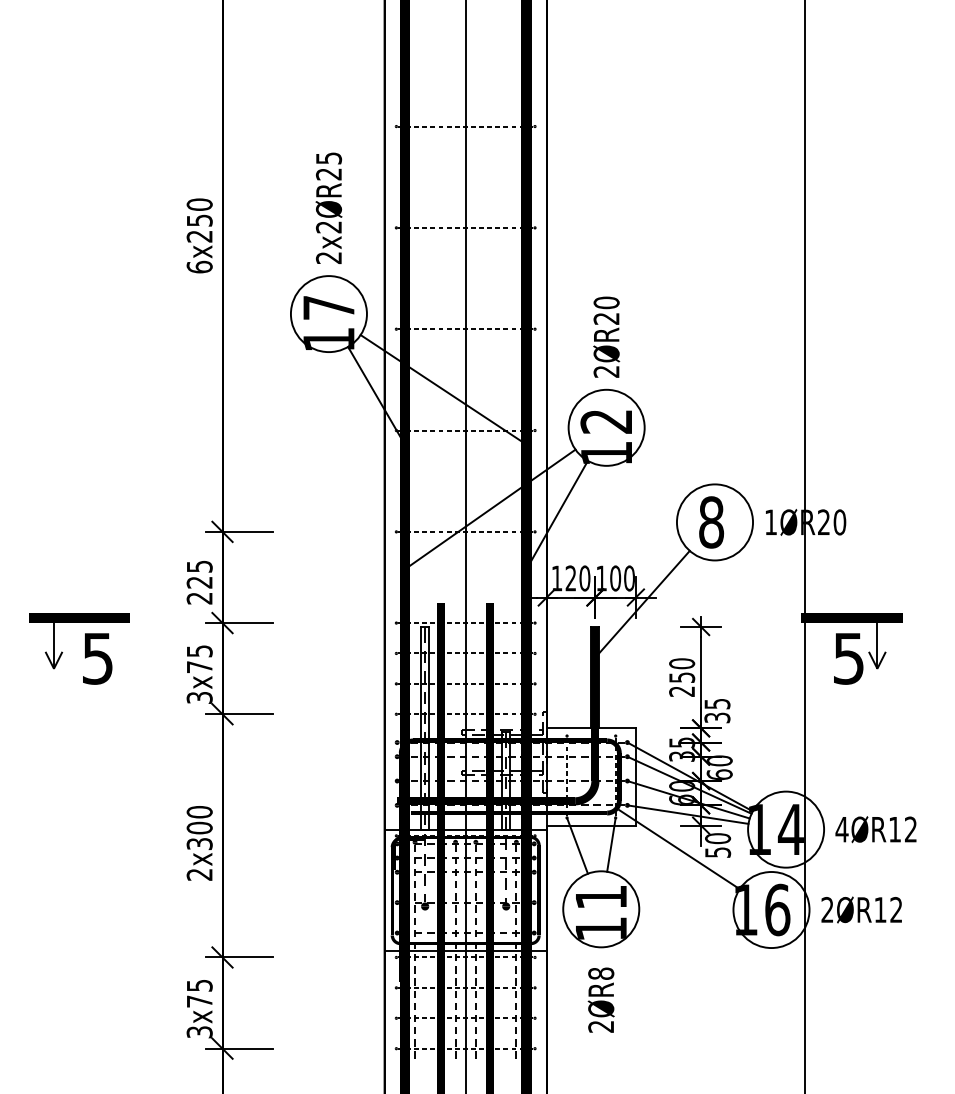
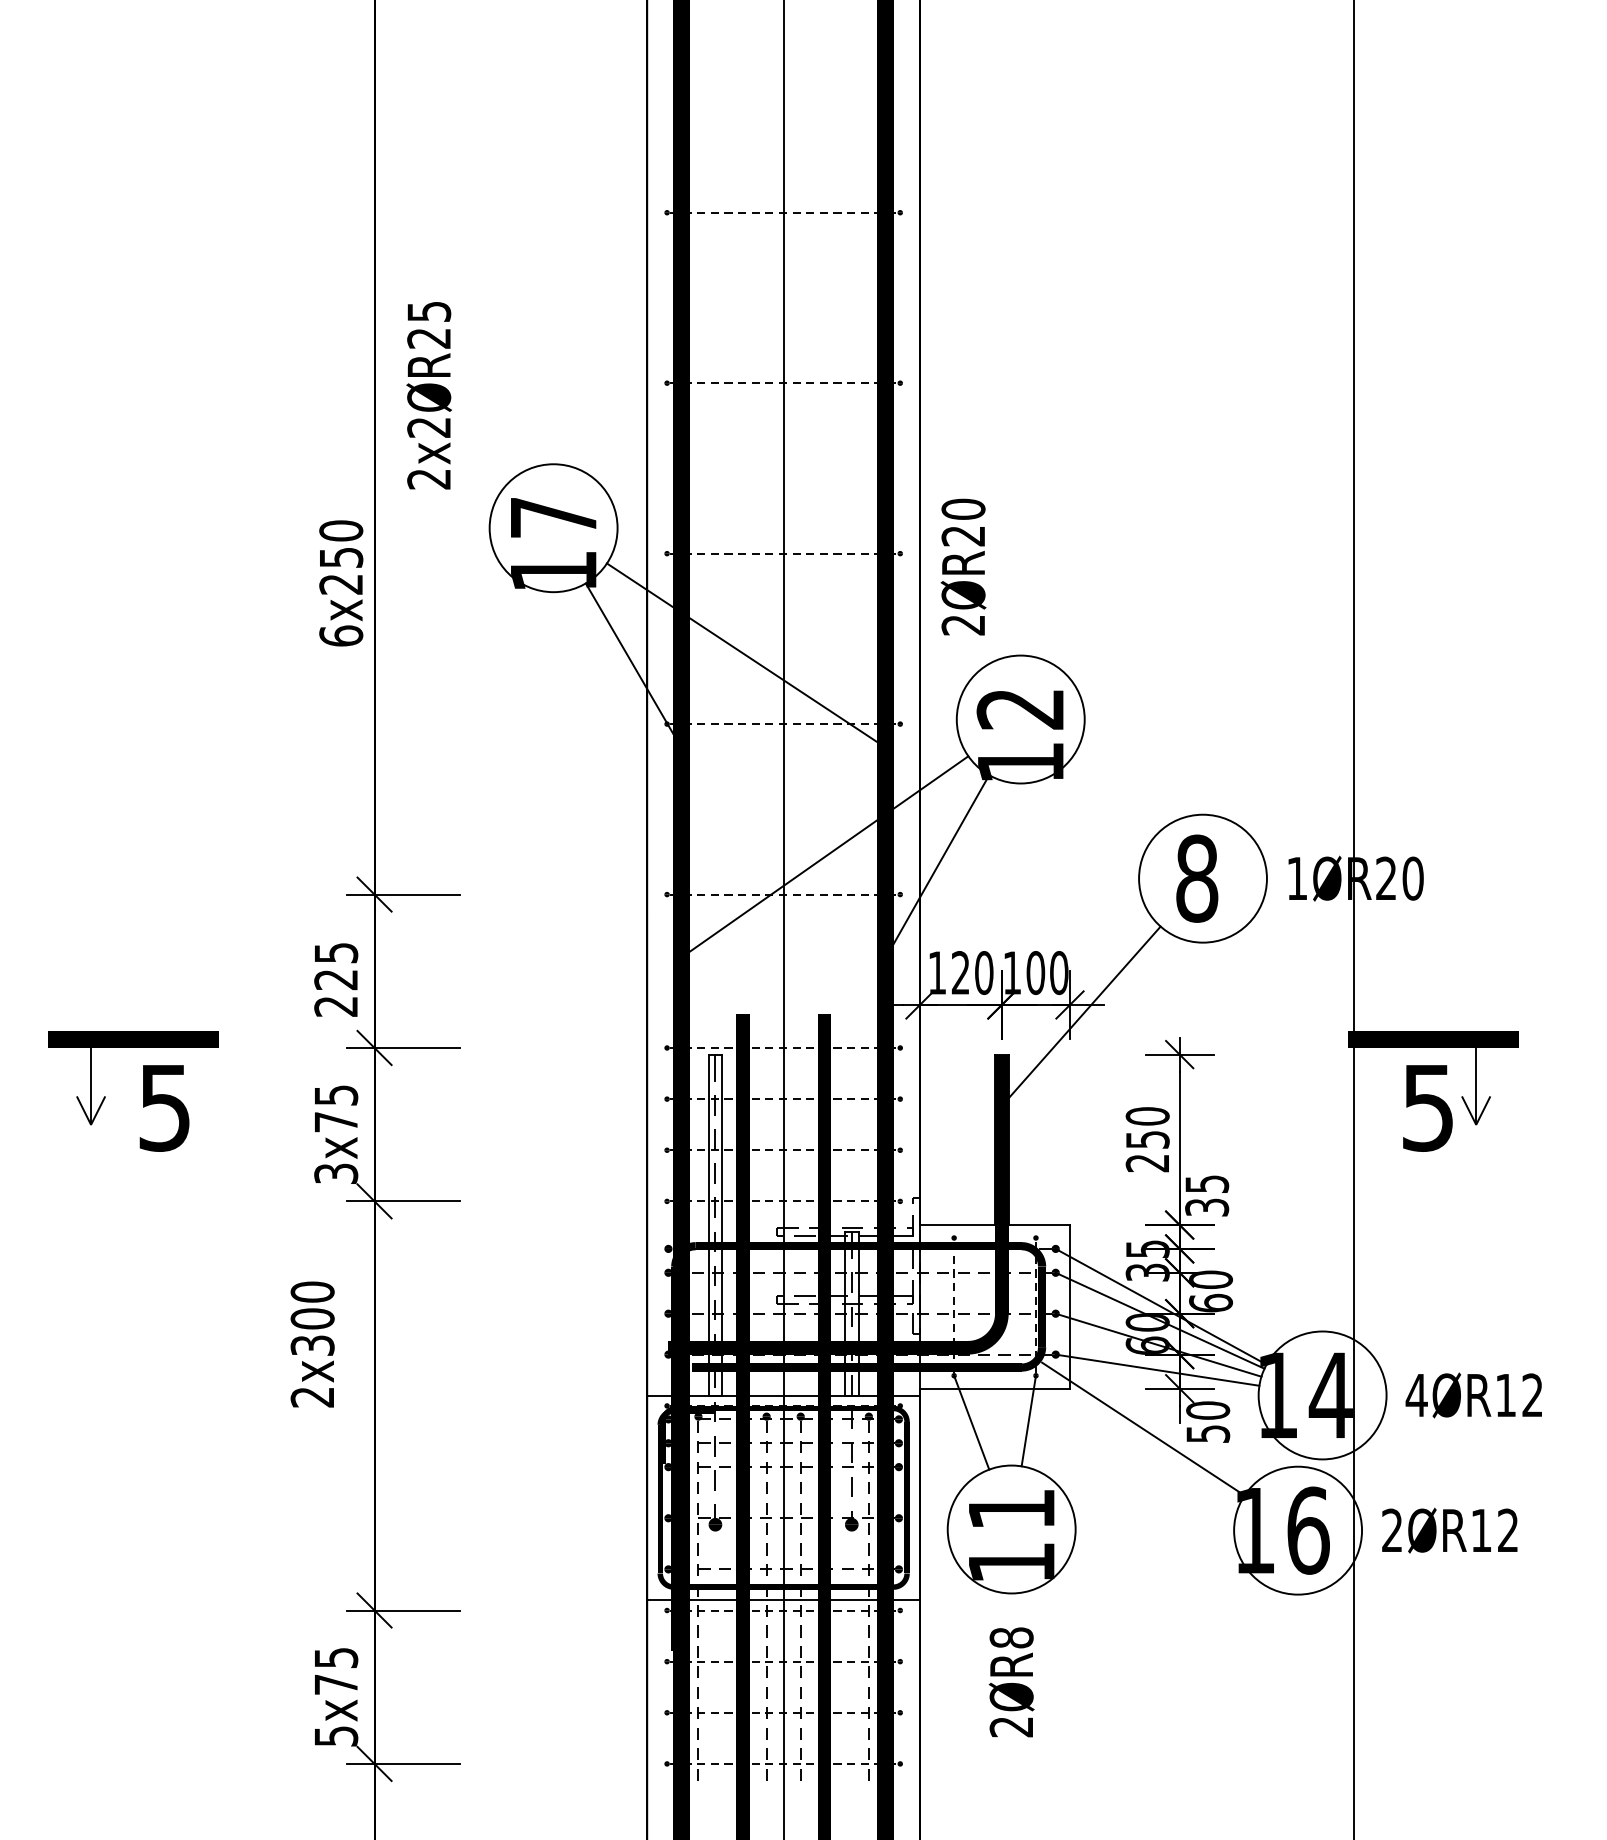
text: (328, 207) -> (428, 394), moved
text: (199, 235) -> (340, 582), moved
text: (606, 336) -> (963, 565), moved
text: (199, 843) -> (312, 1344), moved
text: (199, 1031) -> (335, 1735), 3x75 -> 5x75

